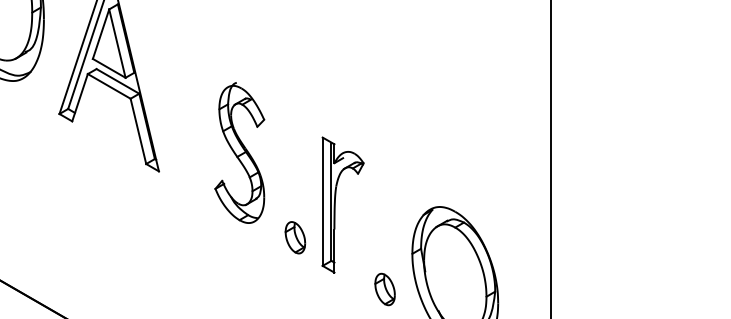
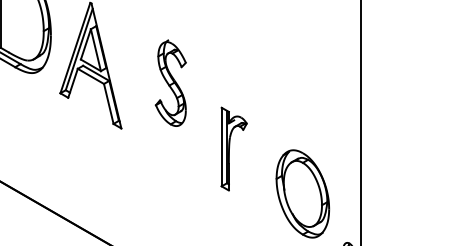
part: (239, 151) -> (170, 82), moved
part: (294, 236) -> (204, 168), removed
part: (384, 288) -> (259, 200), removed

